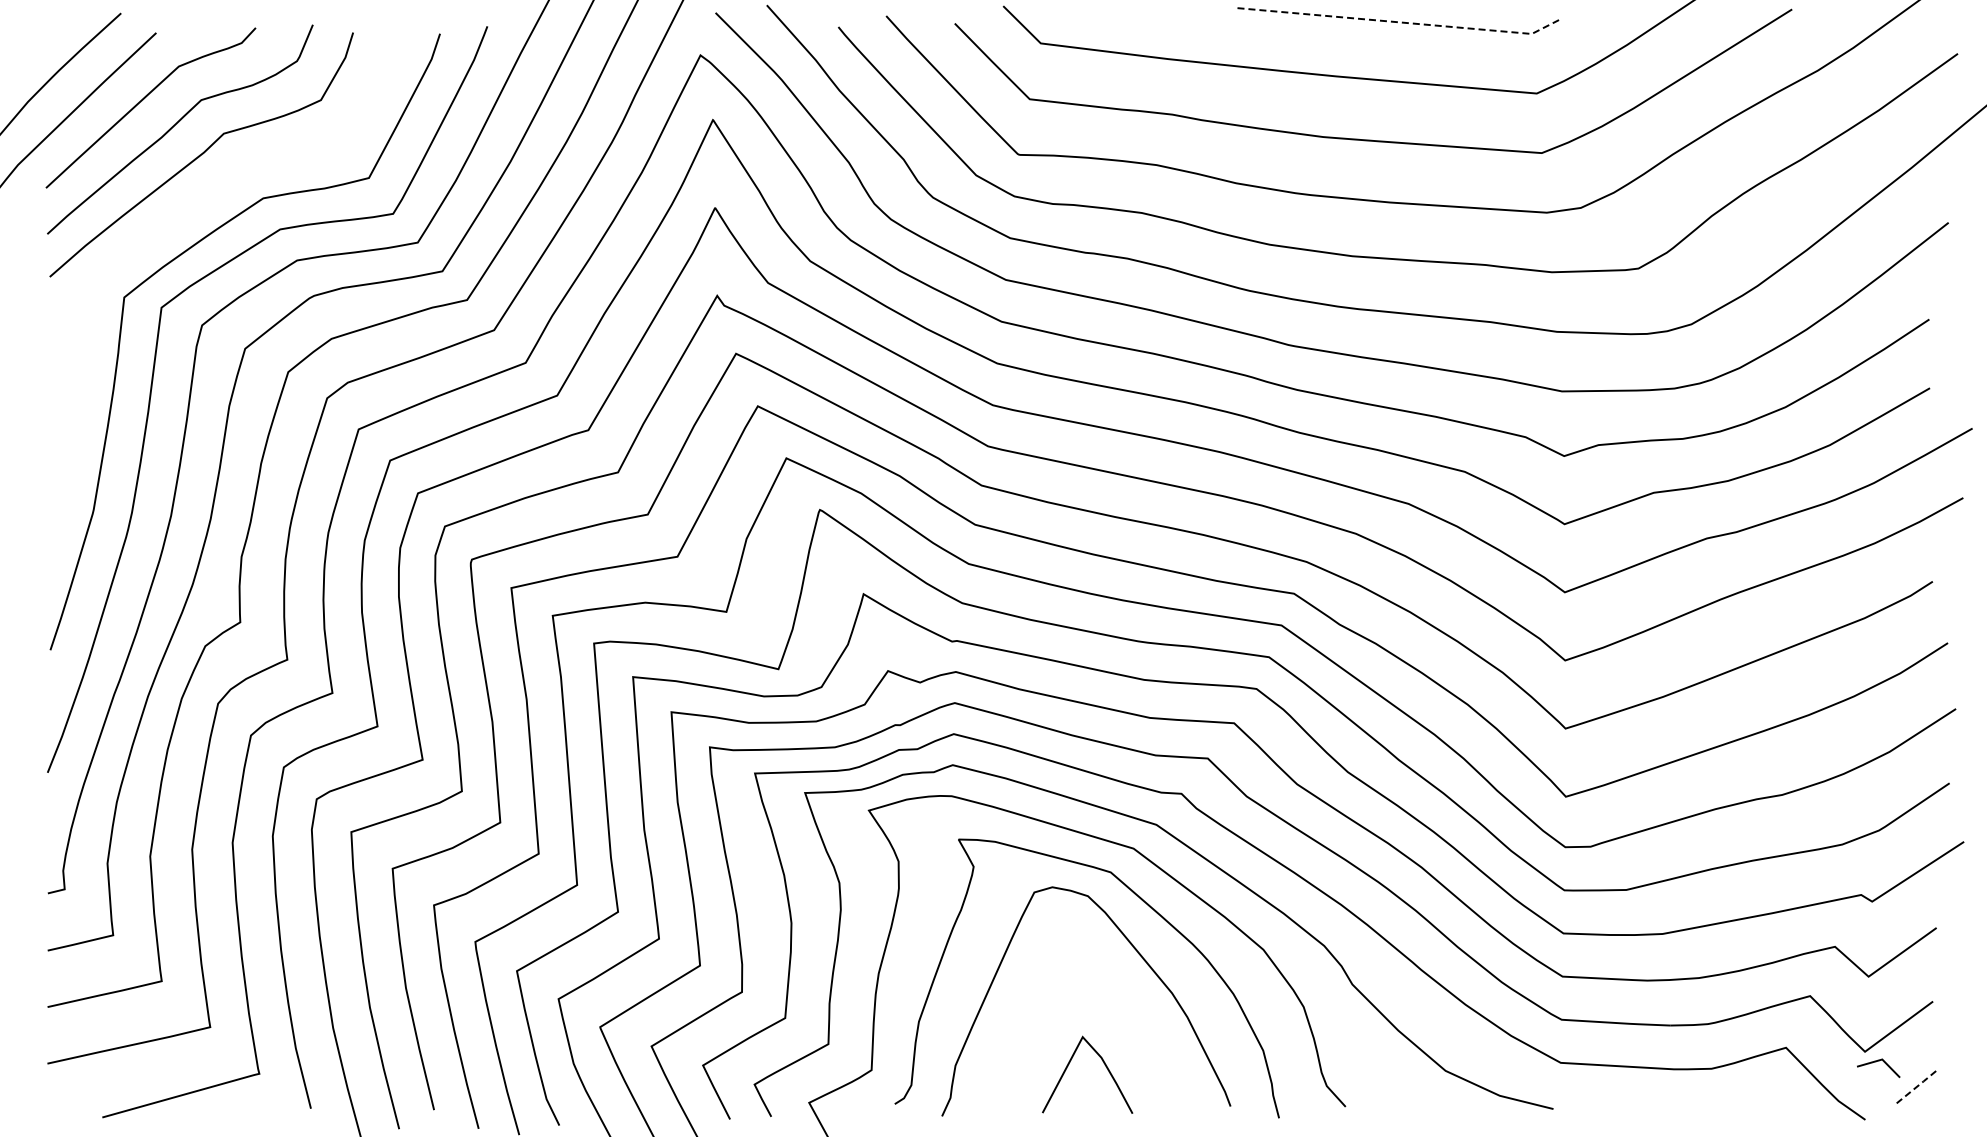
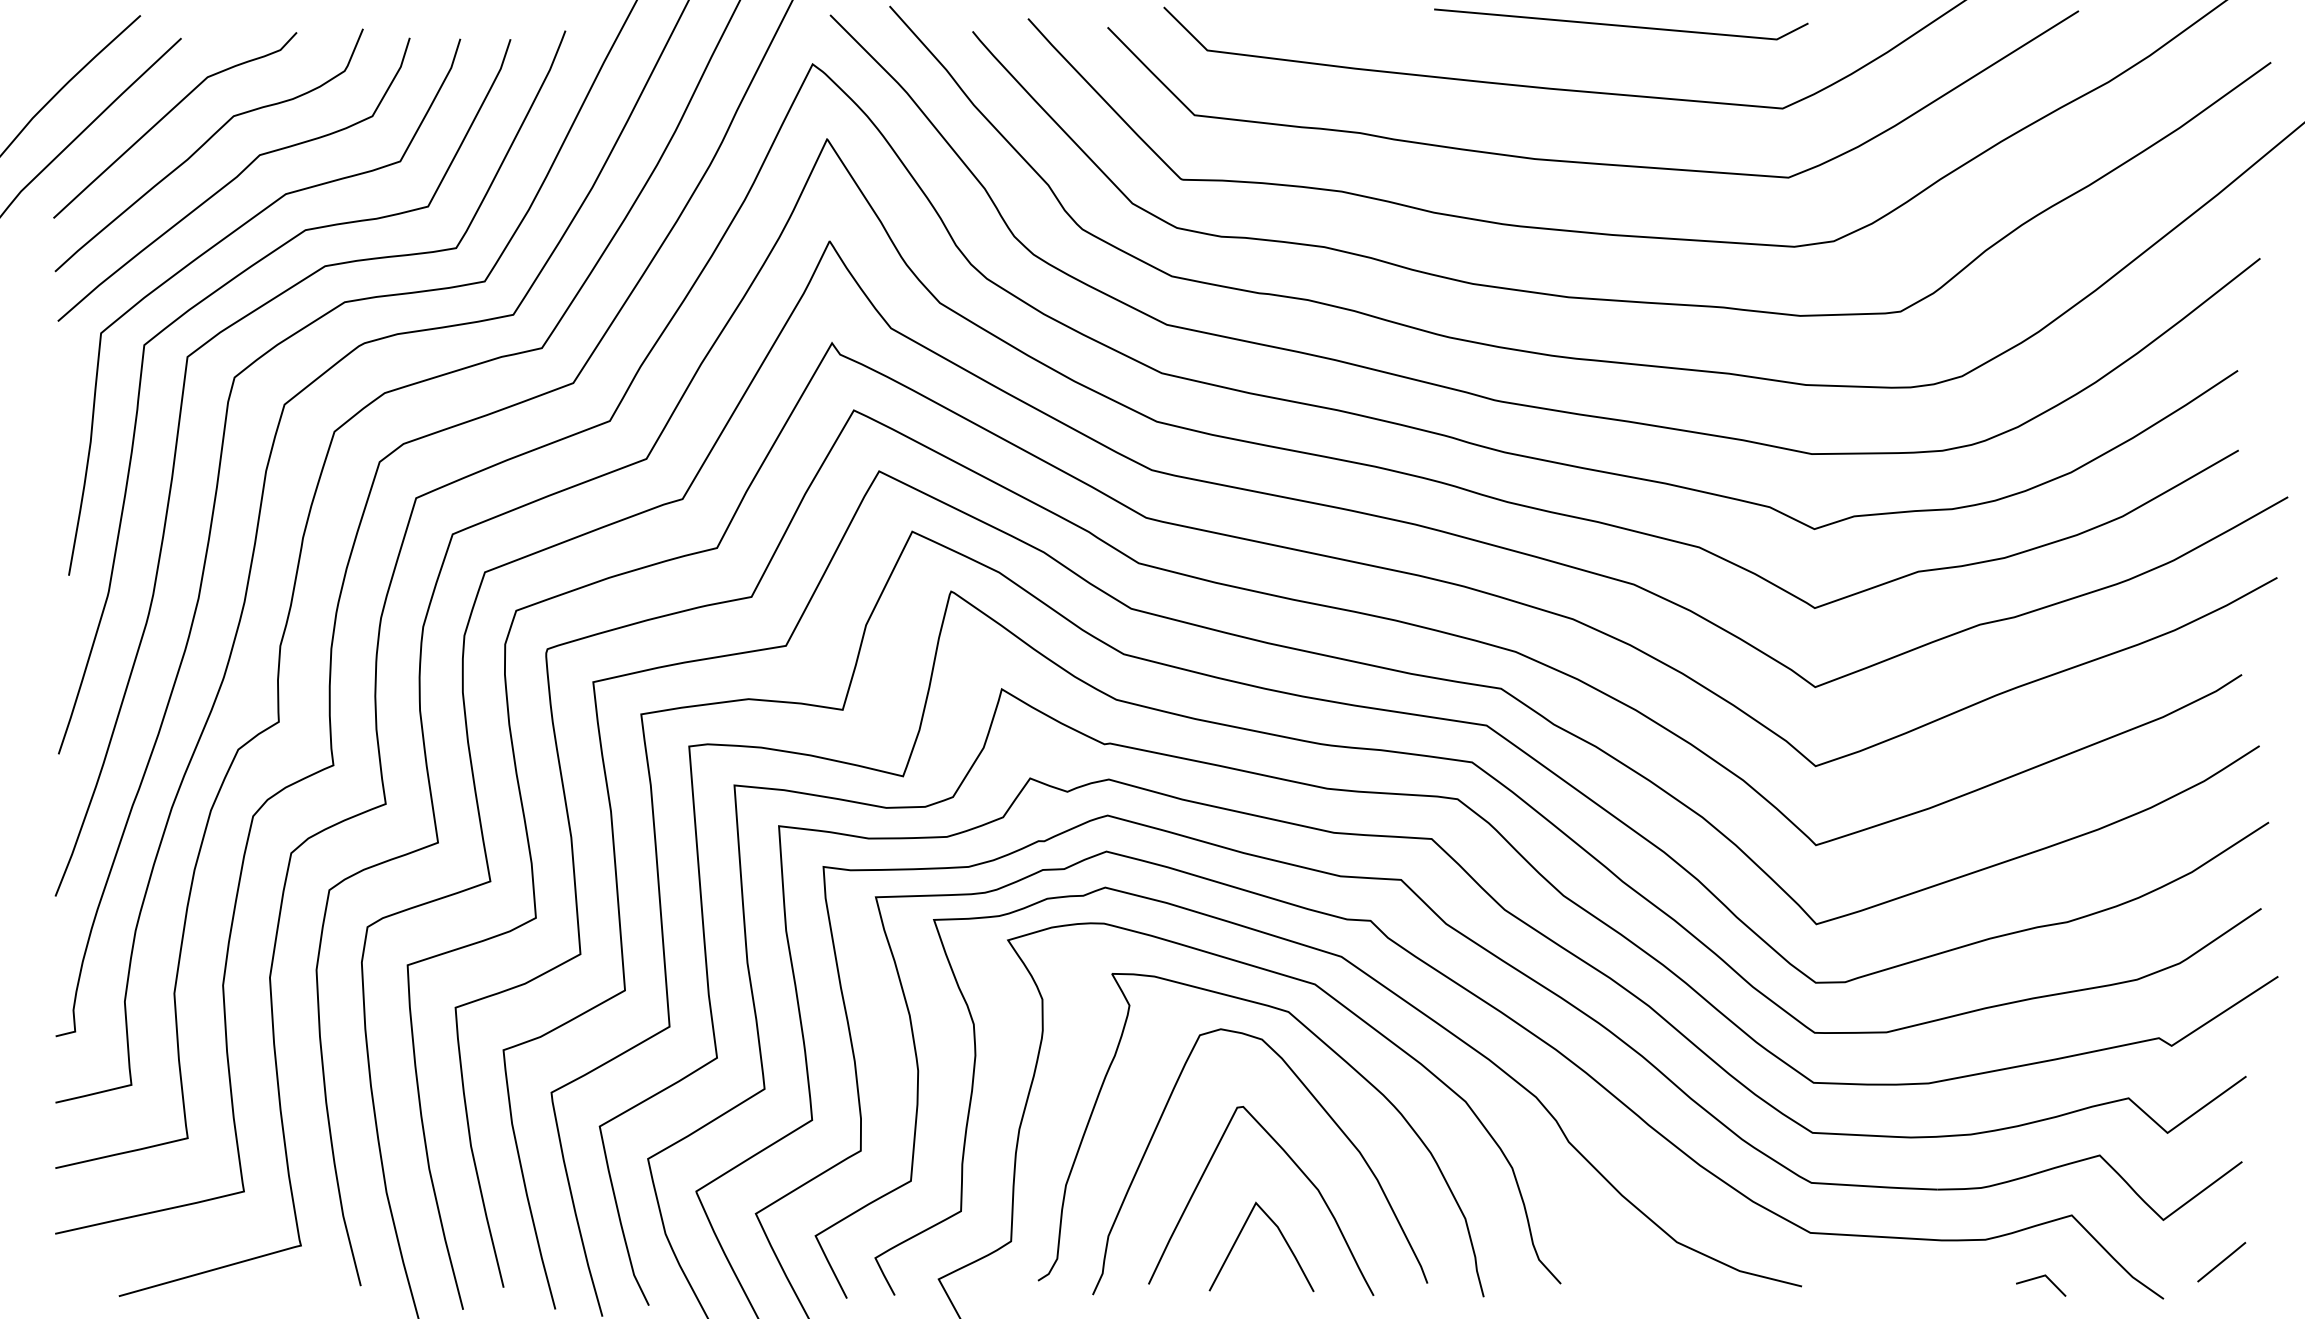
line: (1399, 22) -> (1623, 26), dashed -> solid
curve: (191, 208) -> (222, 241), added
curve: (1120, 1009) -> (1299, 1171), added
line: (1876, 1062) -> (2038, 1278), moved
line: (1916, 1087) -> (2223, 1261), dashed -> solid

